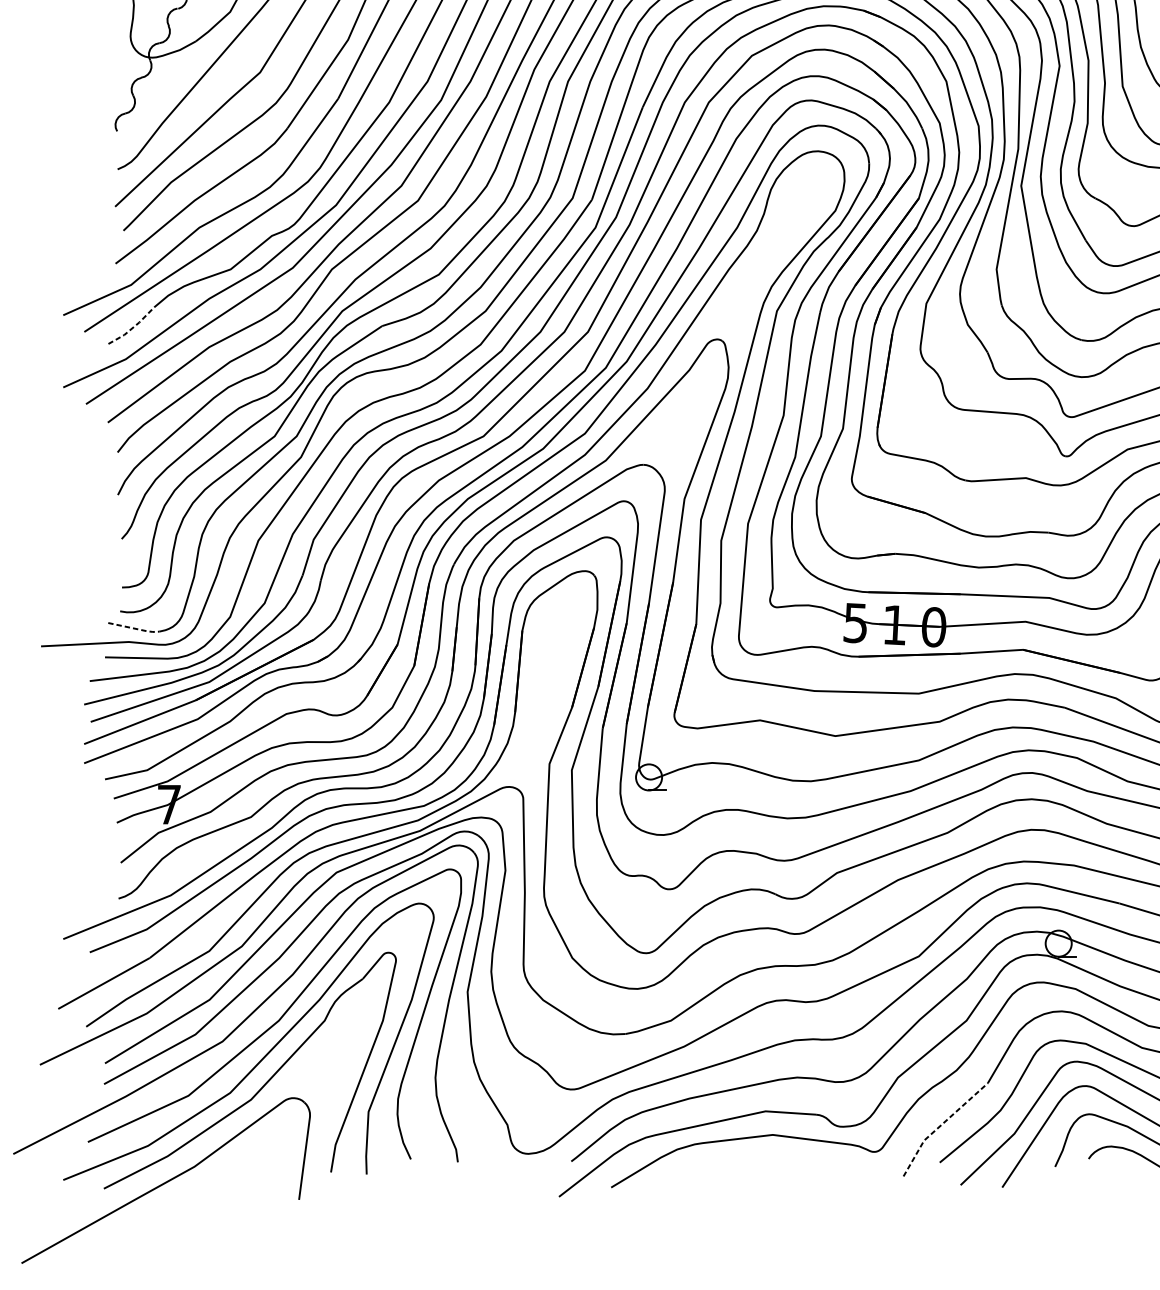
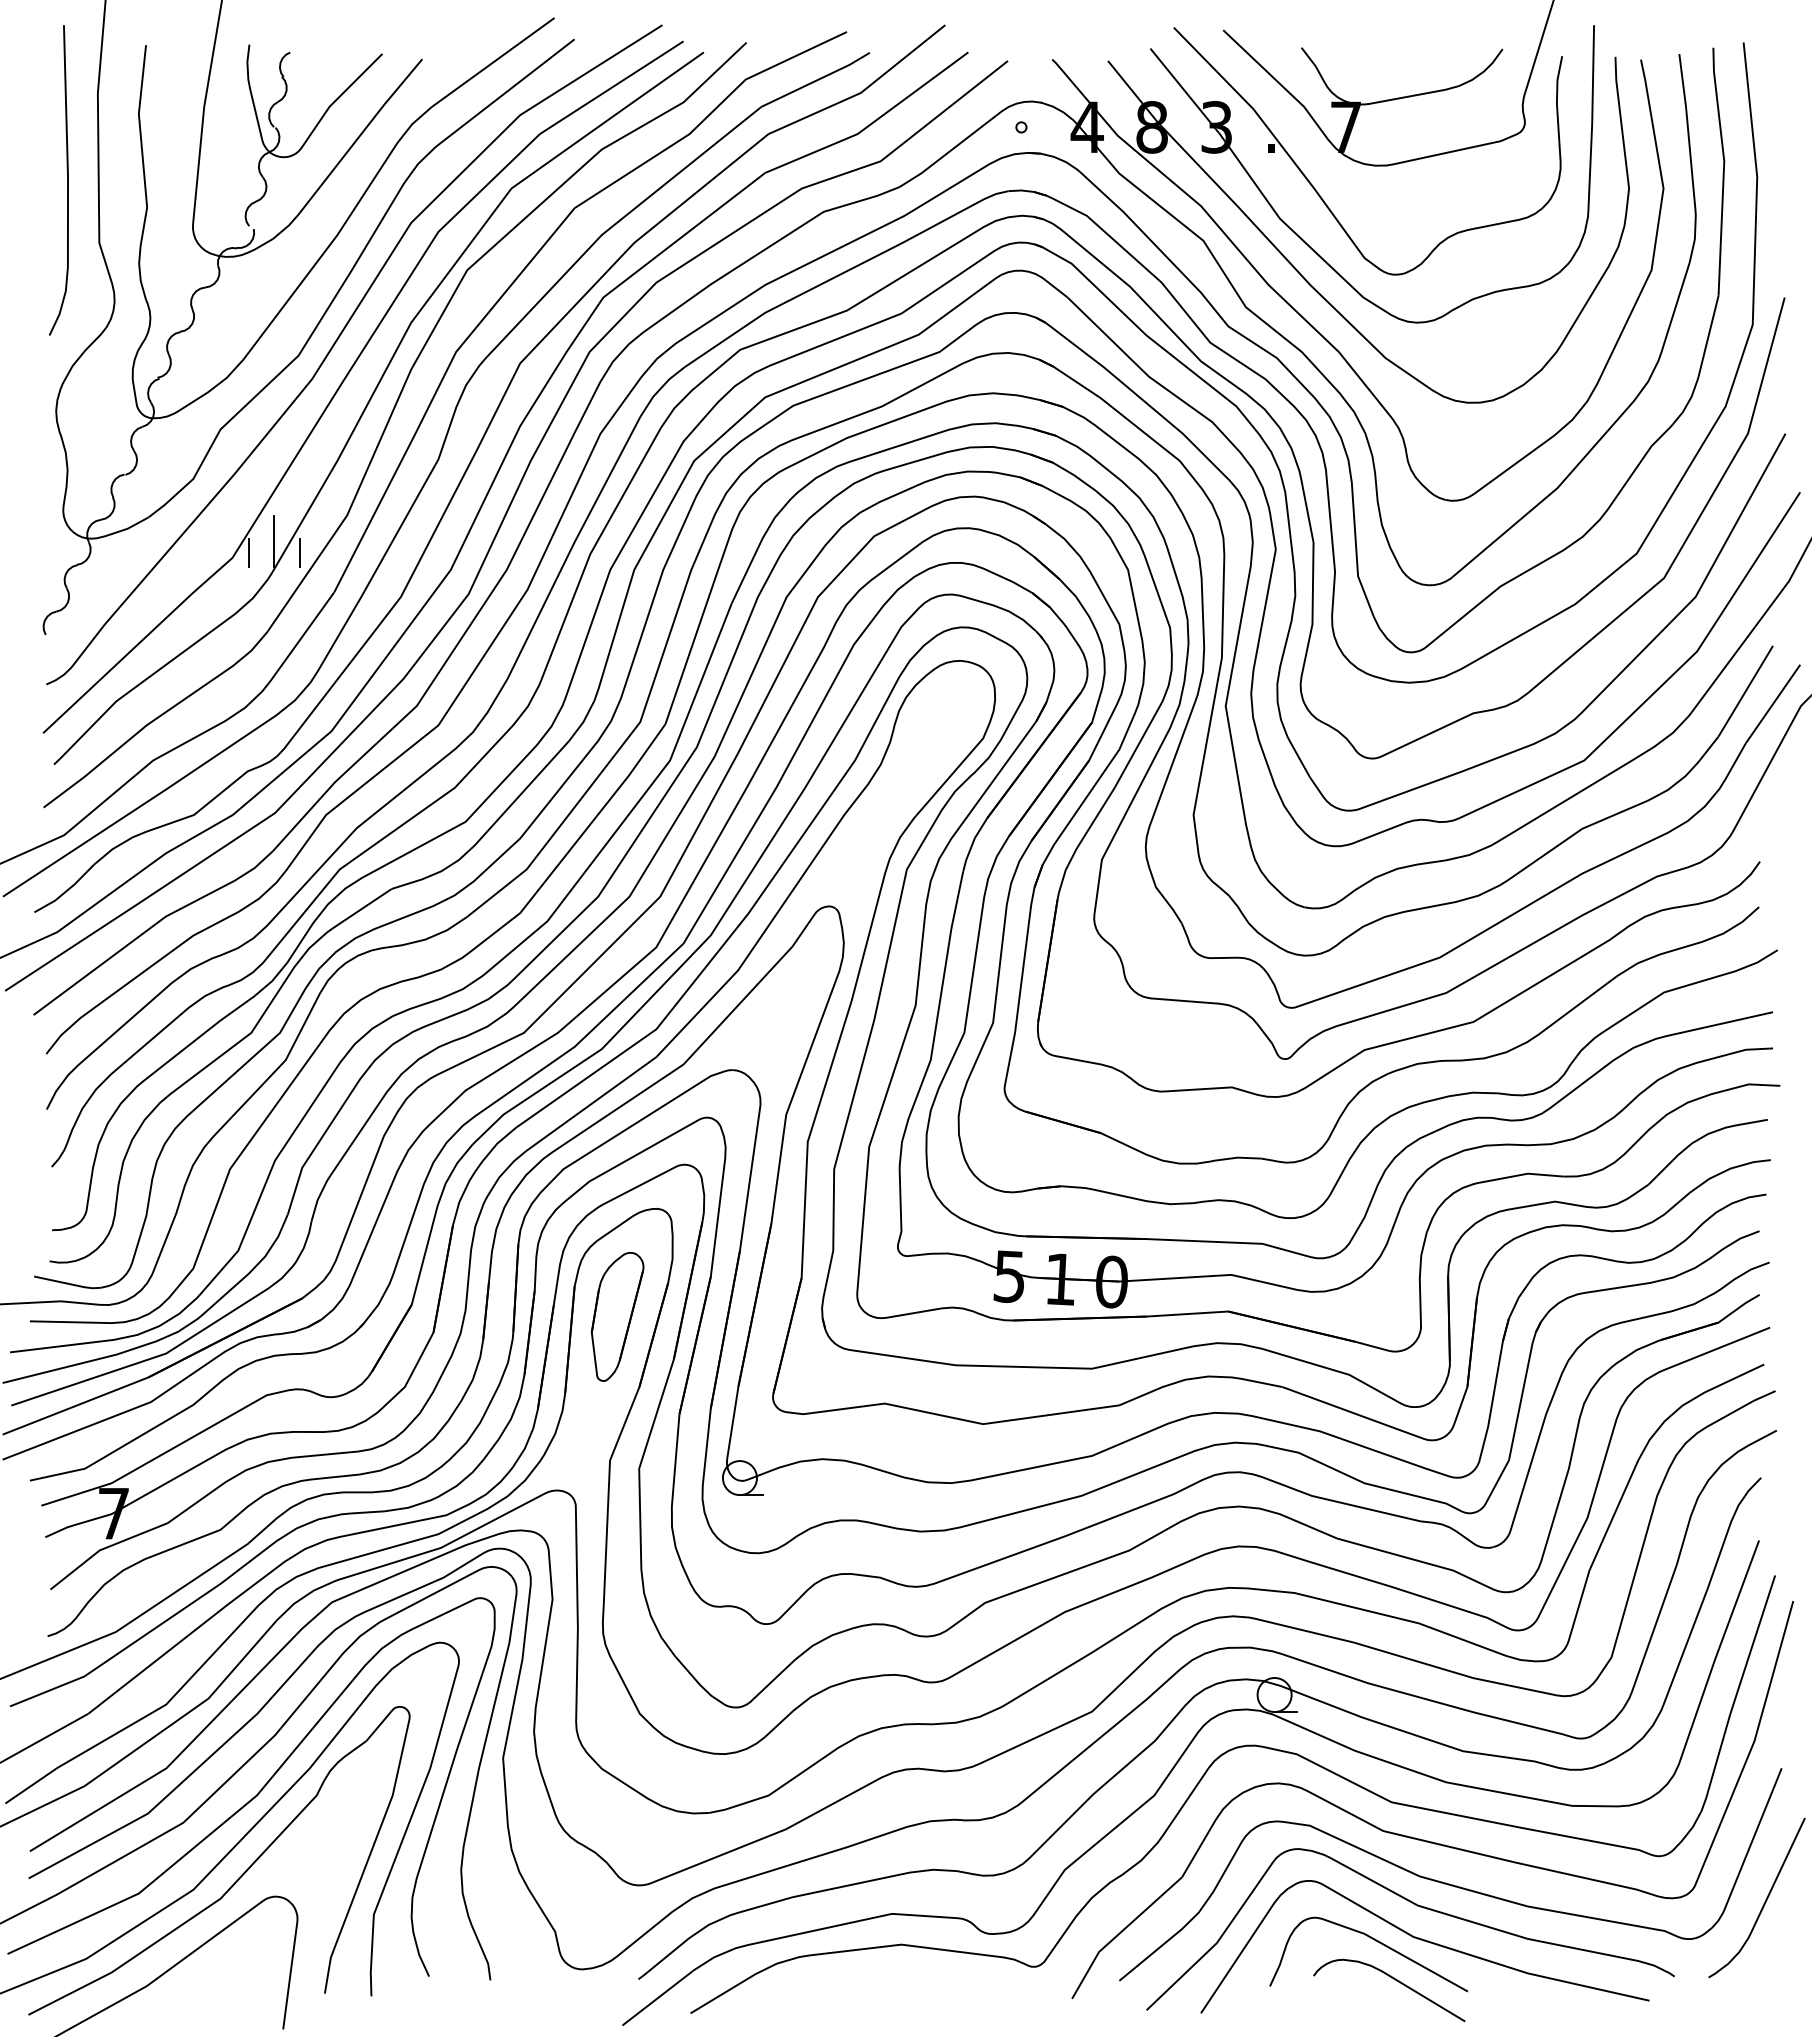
line: (292, 59) -> (274, 541), added
line: (272, 68) -> (248, 552), added
line: (312, 68) -> (300, 552), added
line: (133, 328) -> (66, 891), dashed -> solid
line: (134, 628) -> (68, 1283), dashed -> solid
part: (555, 653) -> (617, 1316), added
line: (939, 1126) -> (1119, 1933), dashed -> solid

